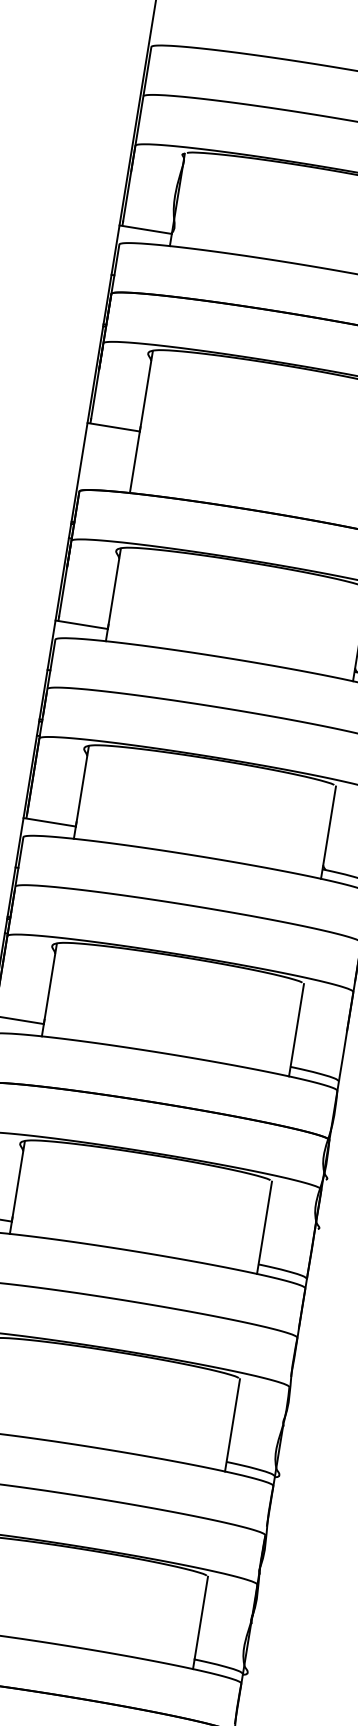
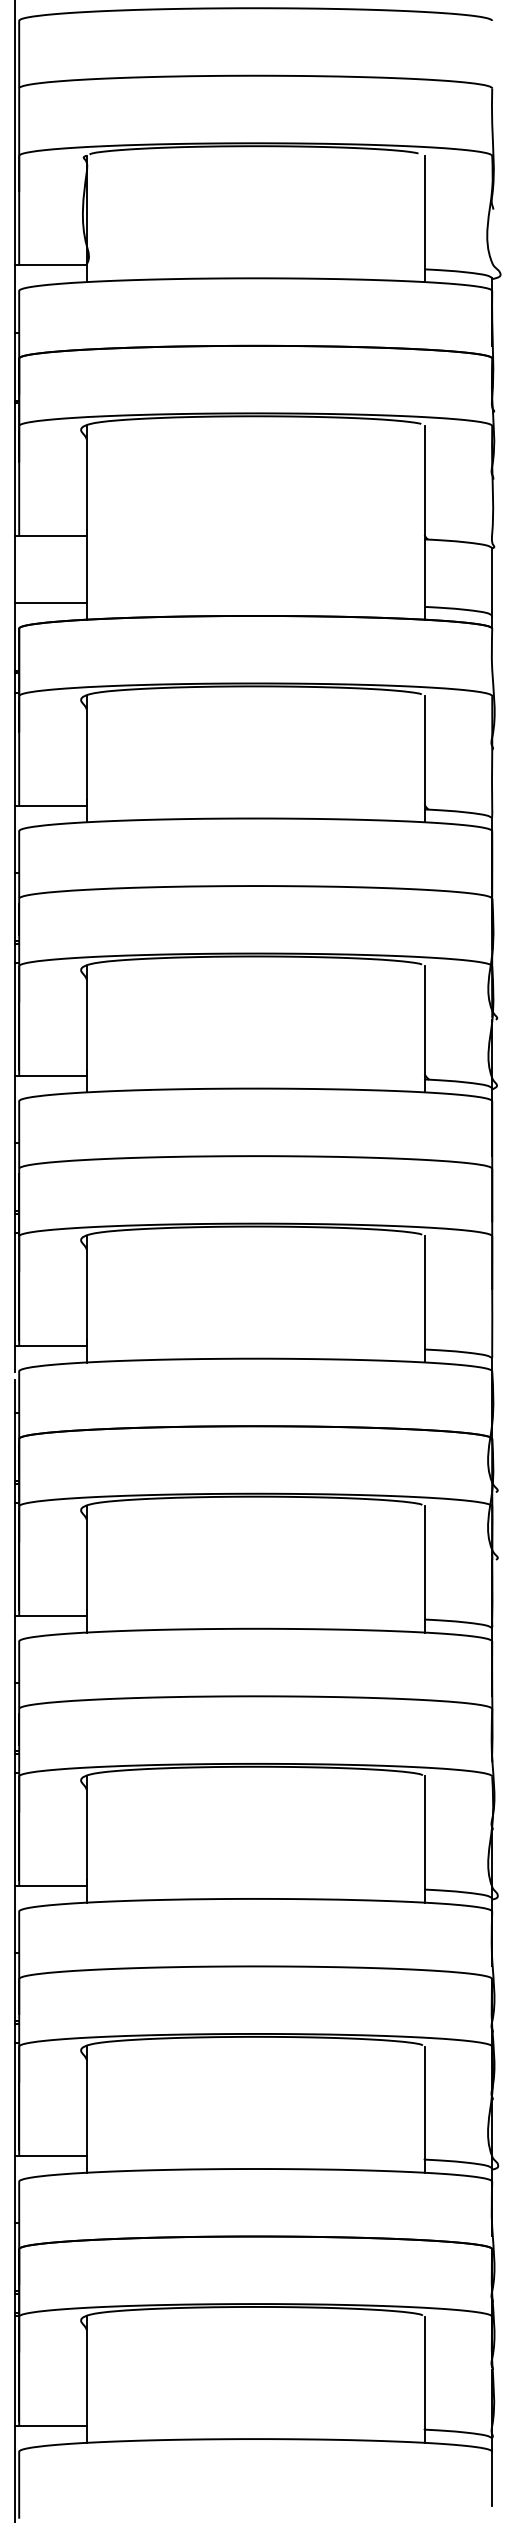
line: (105, 476) -> (50, 603), added

